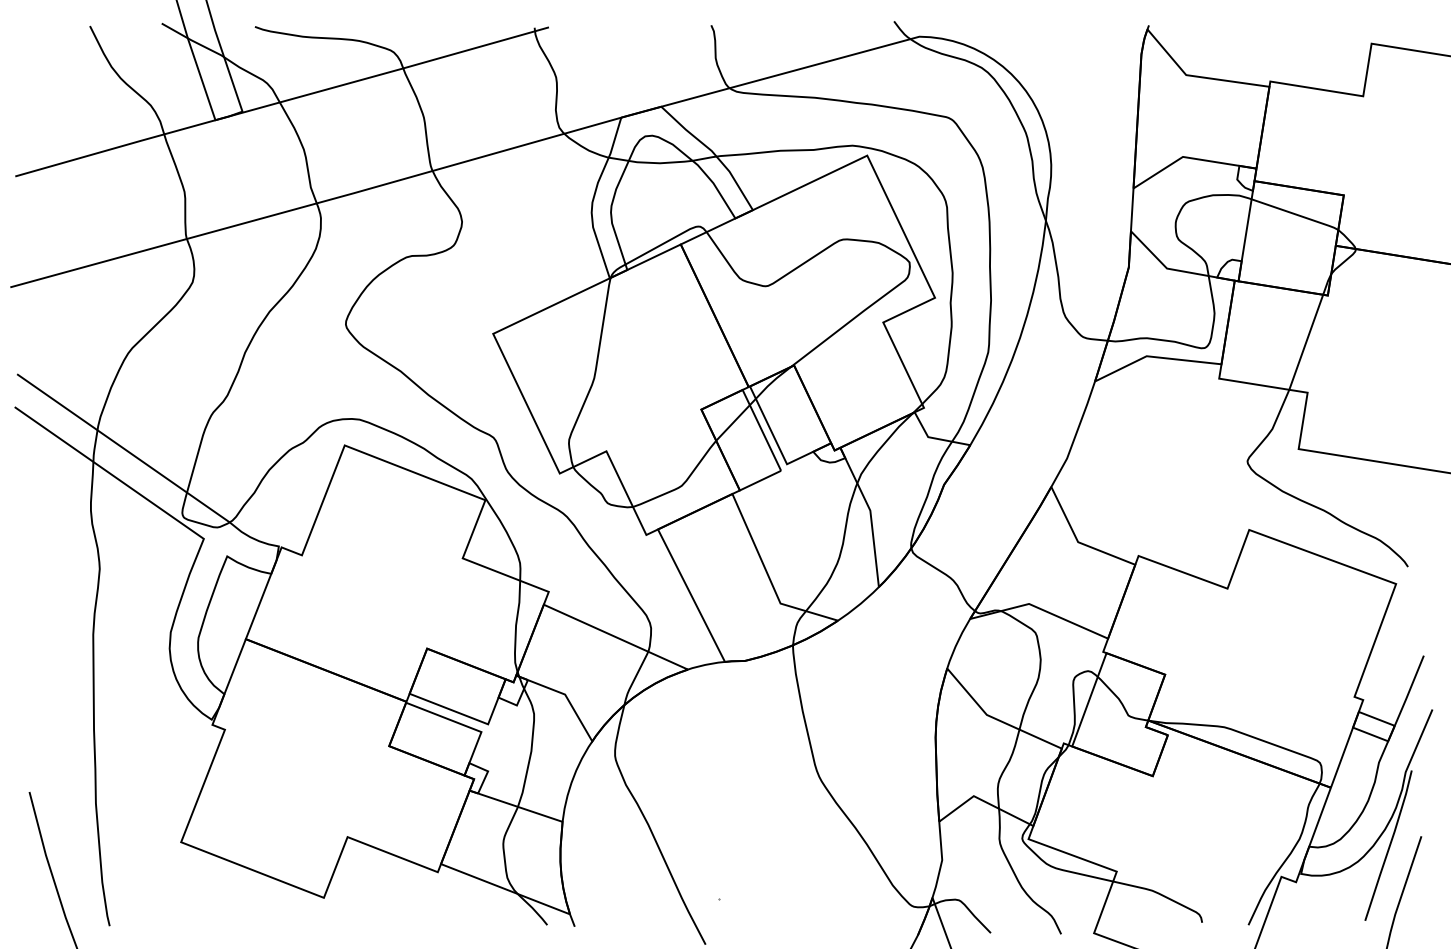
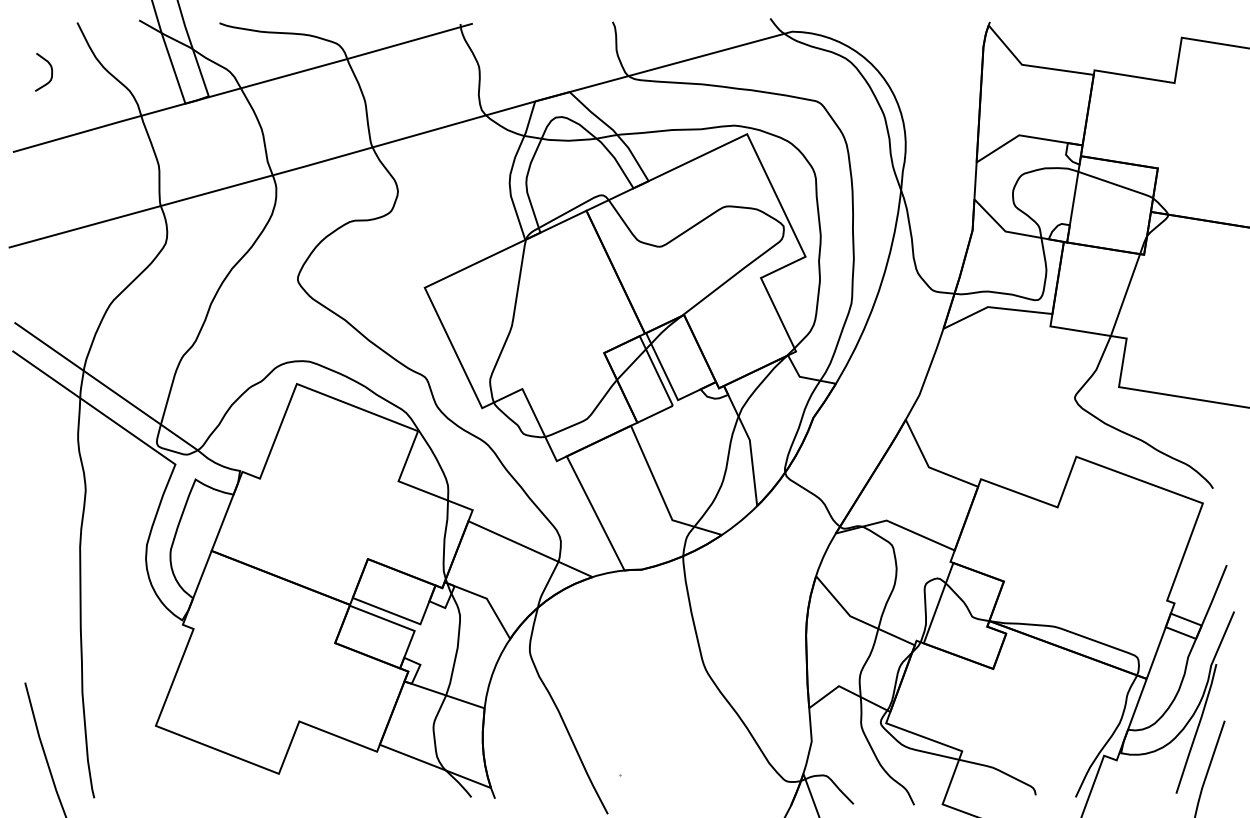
curve: (59, 83) -> (51, 72), added

